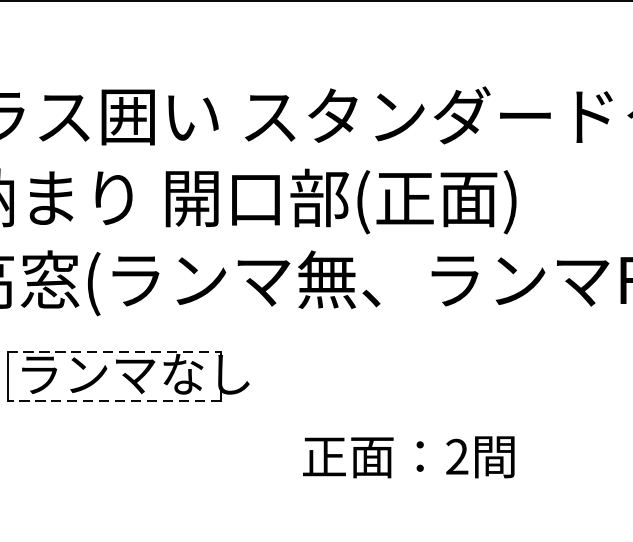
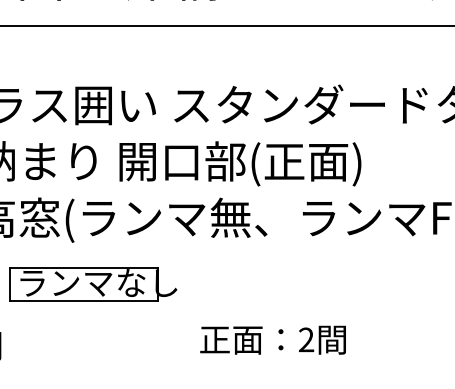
line: (114, 351) -> (84, 267), dashed -> solid
line: (114, 401) -> (84, 301), dashed -> solid
text: (407, 456) -> (272, 339), moved

